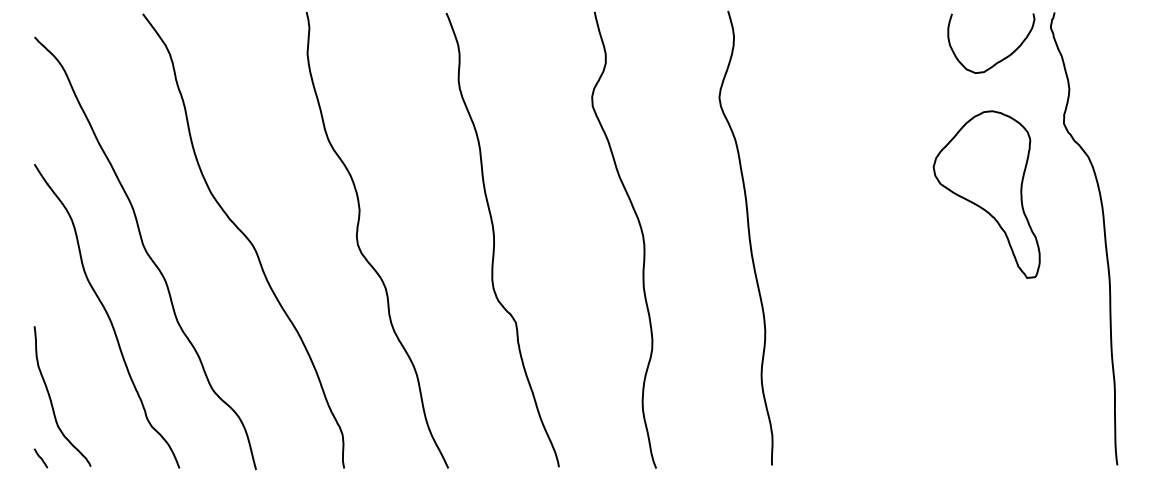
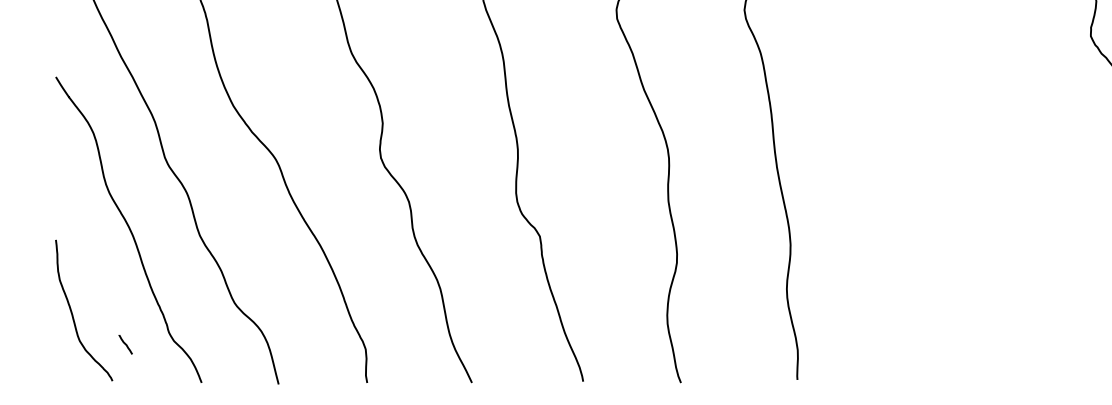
part: (986, 194) -> (1013, 107), removed
line: (40, 458) -> (125, 344), moved

